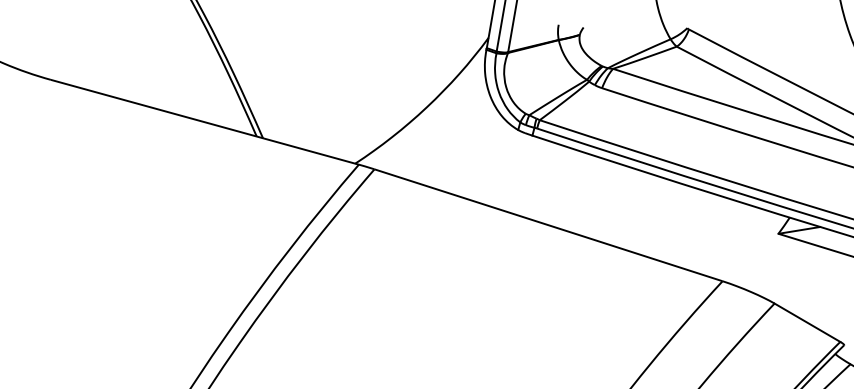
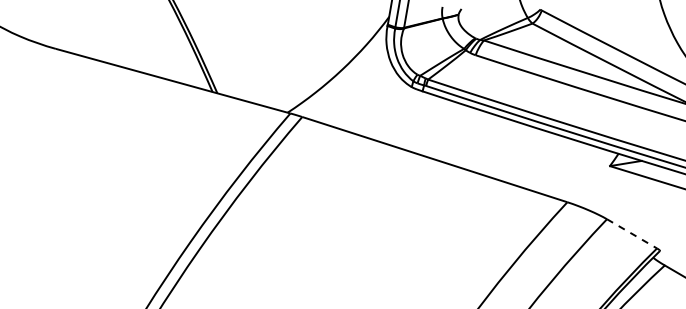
line: (808, 322) -> (632, 233), solid -> dashed

